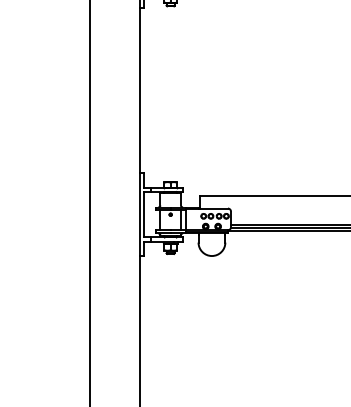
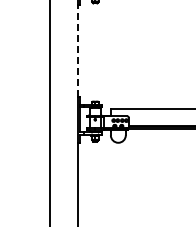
line: (140, 90) -> (78, 50), solid -> dashed

